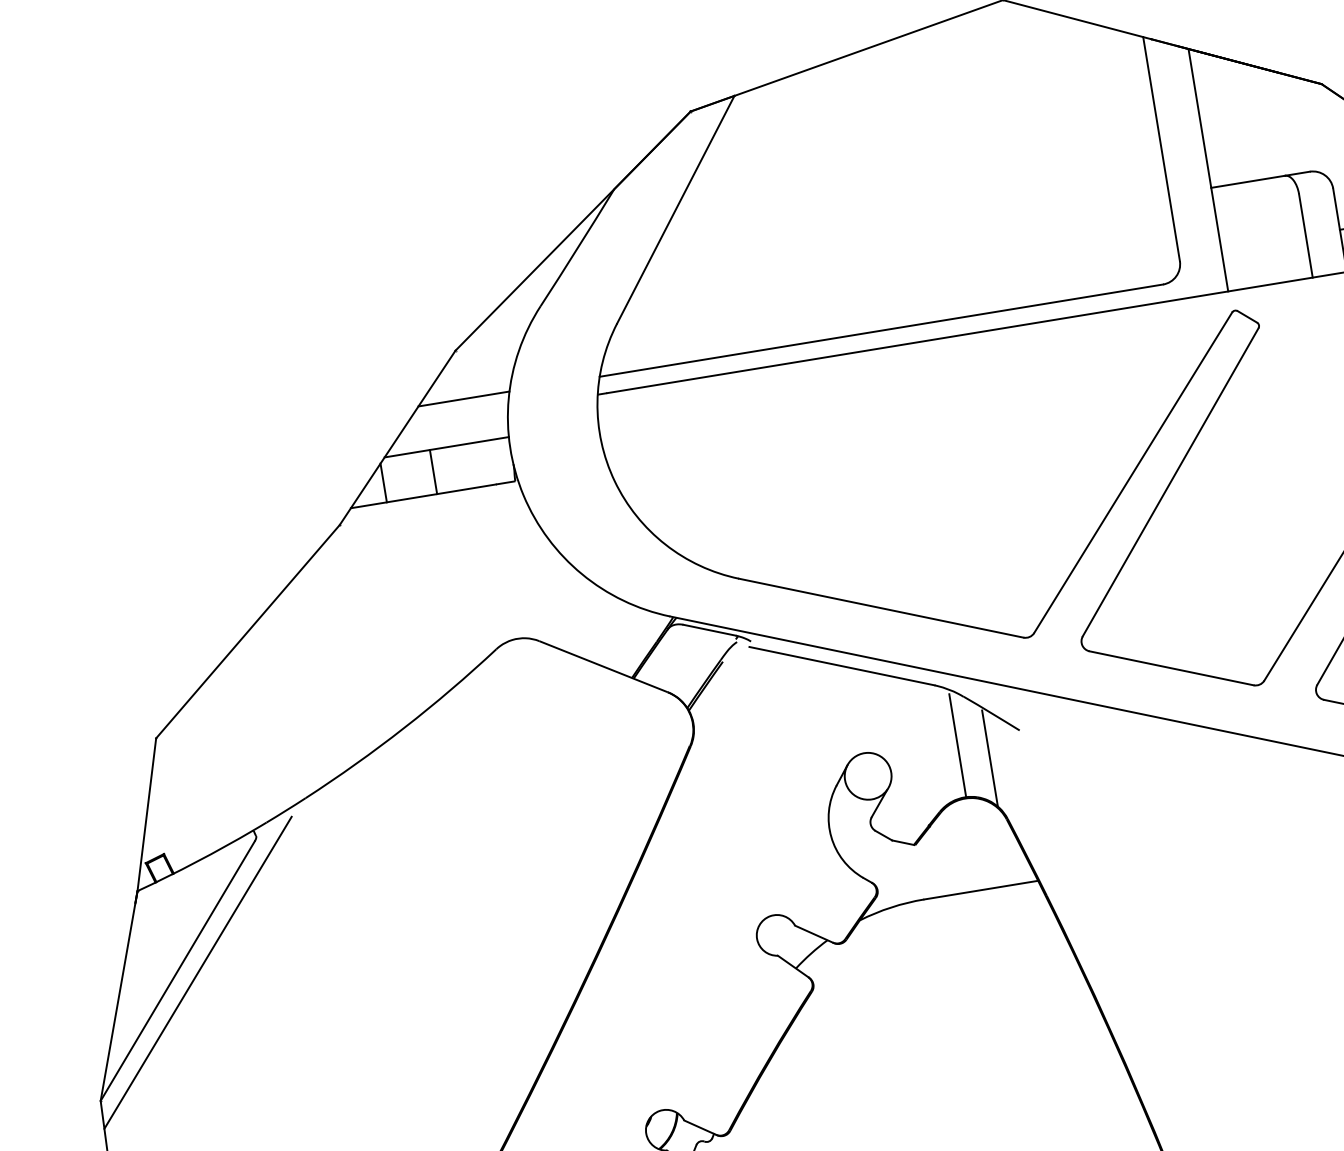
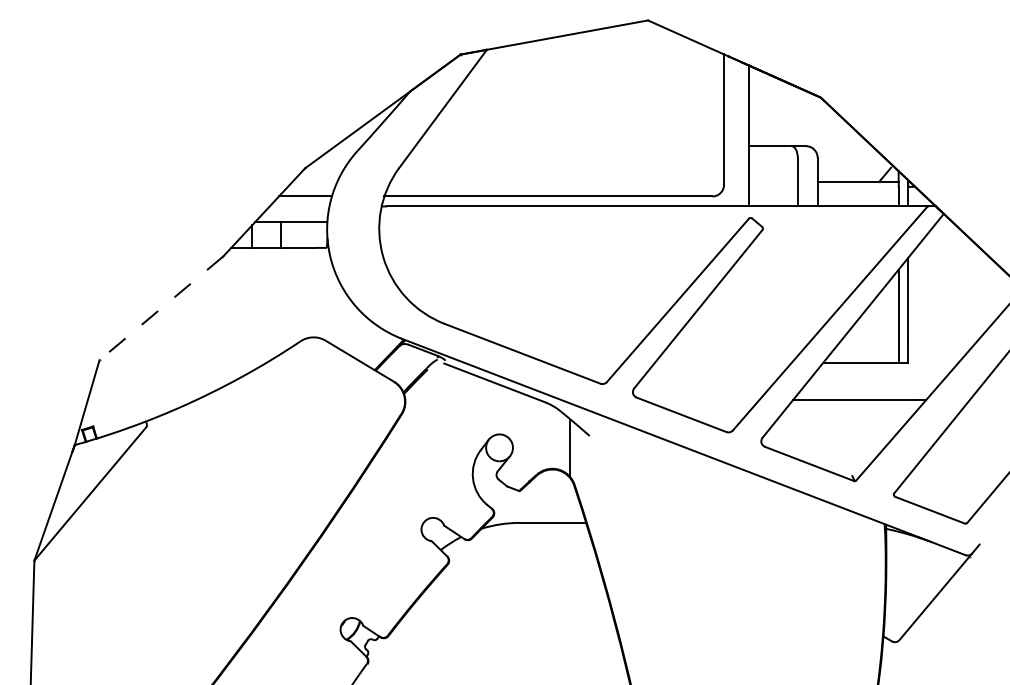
line: (248, 631) -> (161, 308), solid -> dashed
line: (958, 745) -> (553, 438), removed
line: (197, 971) -> (101, 496), removed

